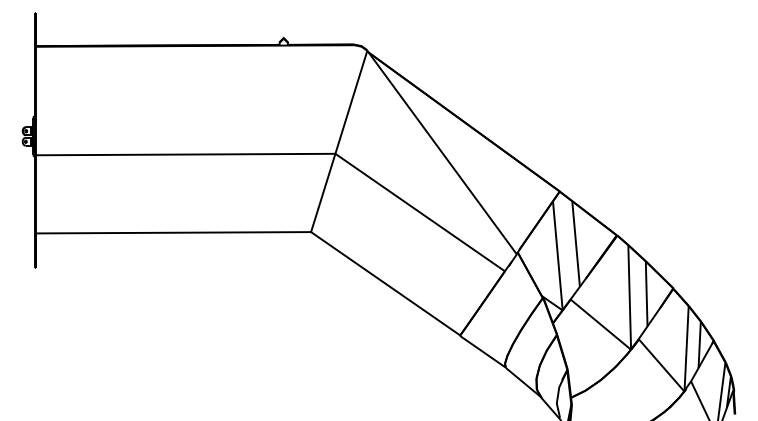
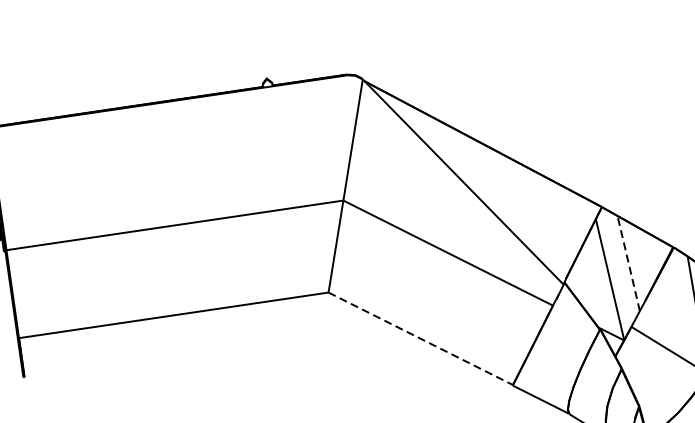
line: (576, 244) -> (629, 264), solid -> dashed
line: (385, 283) -> (420, 338), solid -> dashed

